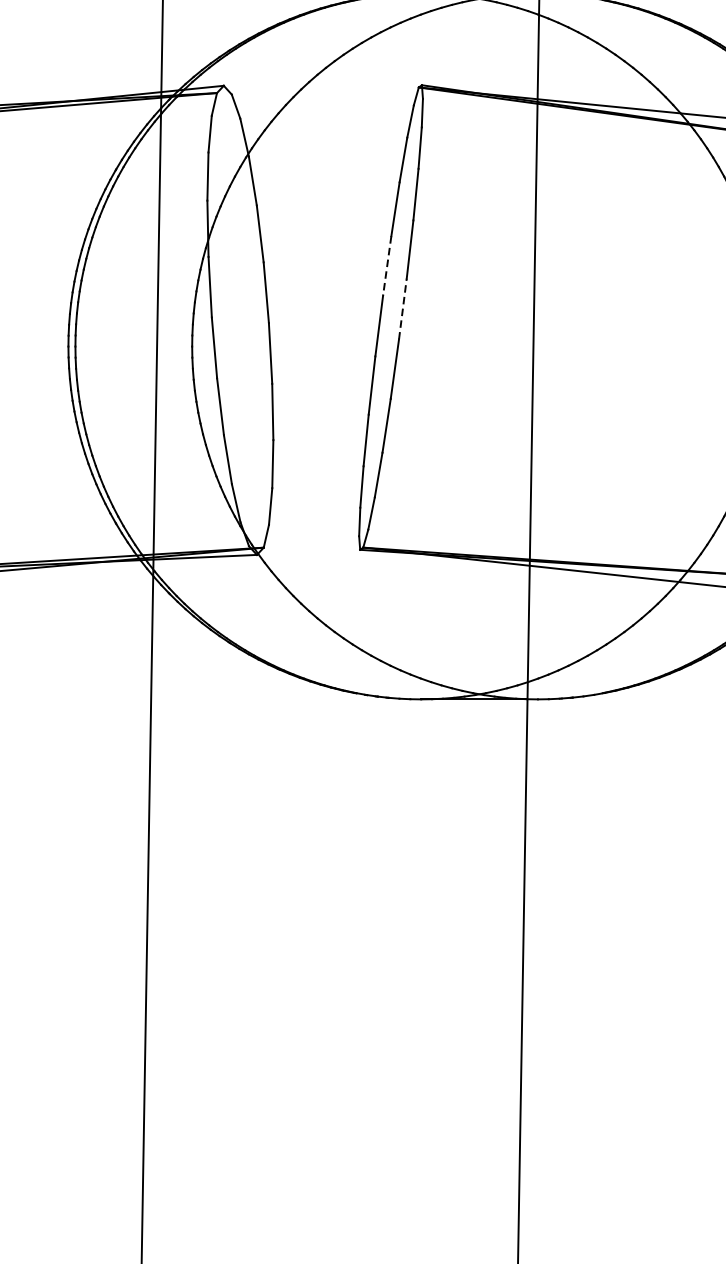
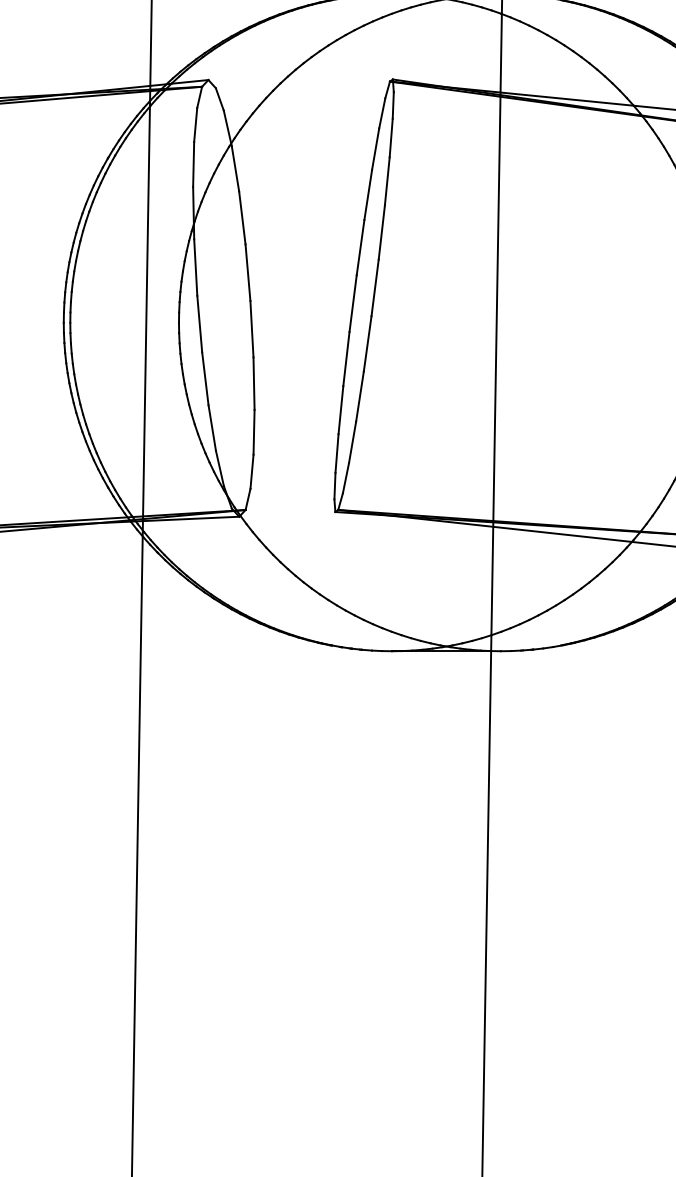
line: (387, 265) -> (360, 247), dashed -> solid
line: (403, 308) -> (375, 287), dashed -> solid

